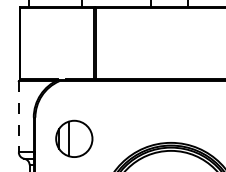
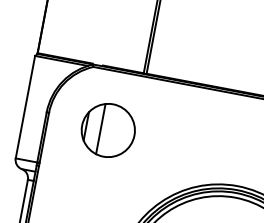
line: (18, 116) -> (25, 106), dashed -> solid
part: (74, 138) -> (108, 129), moved

